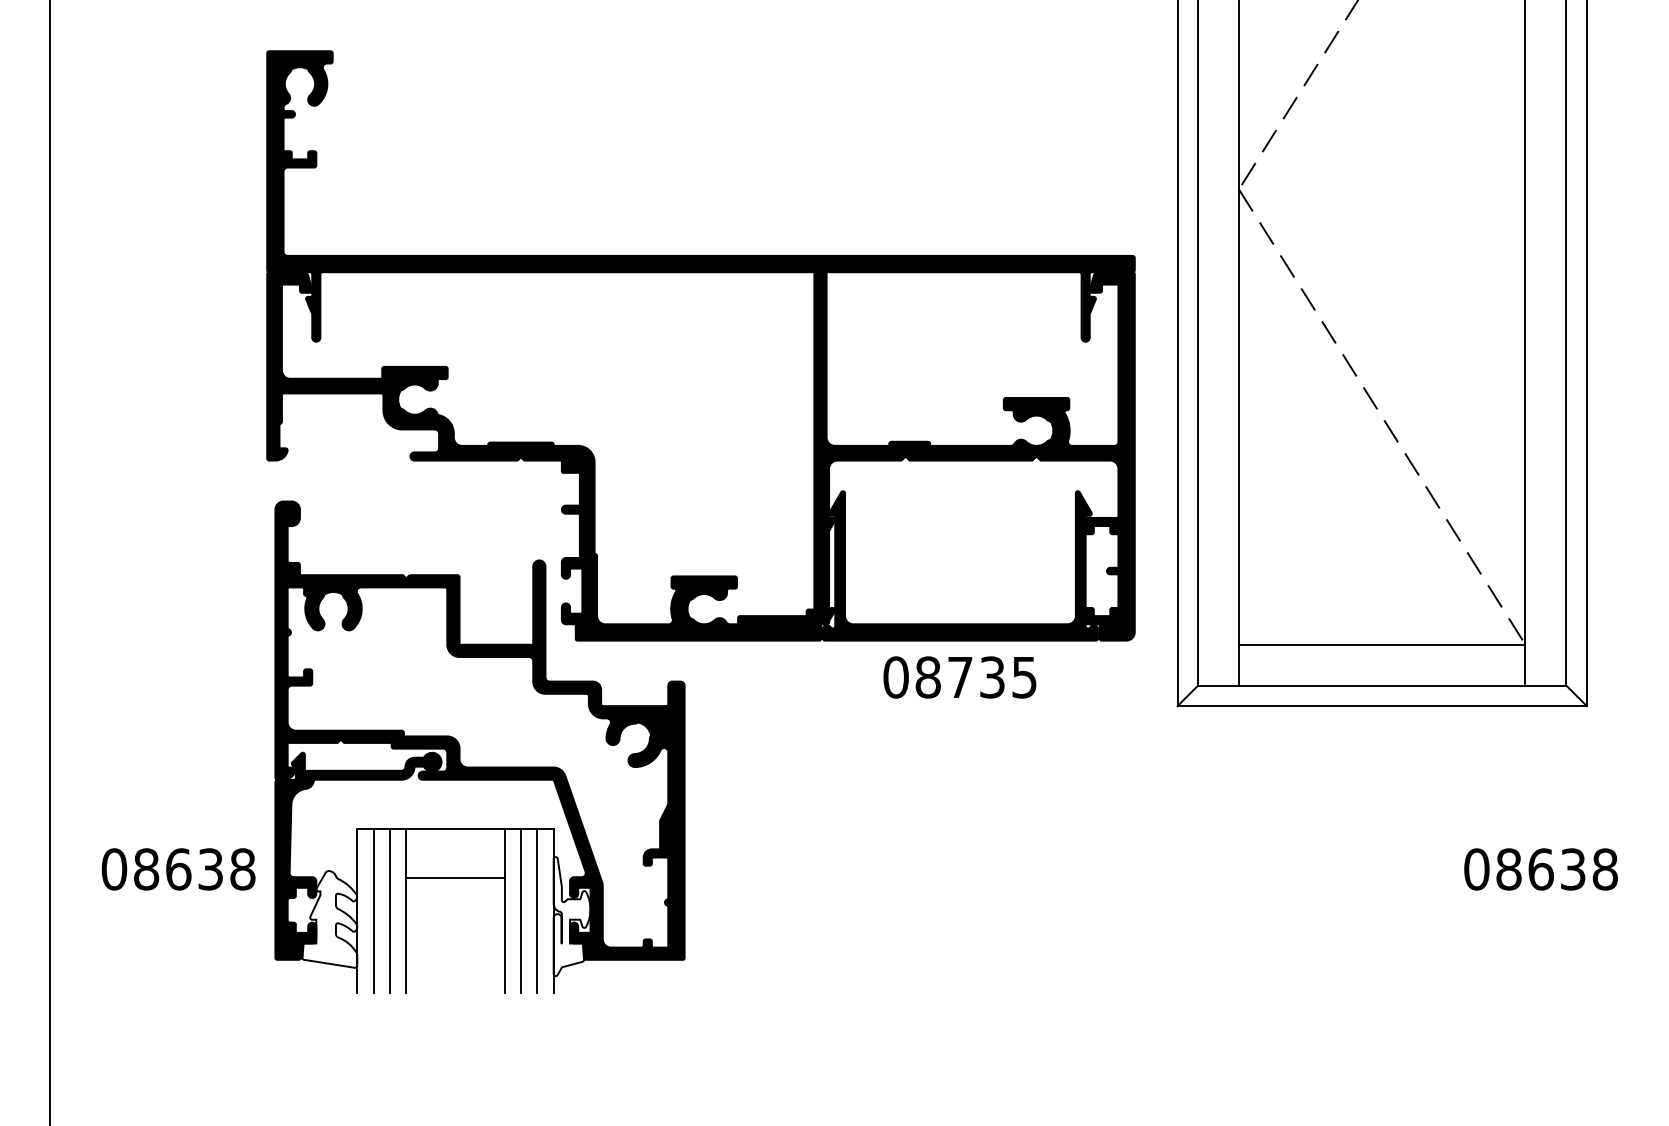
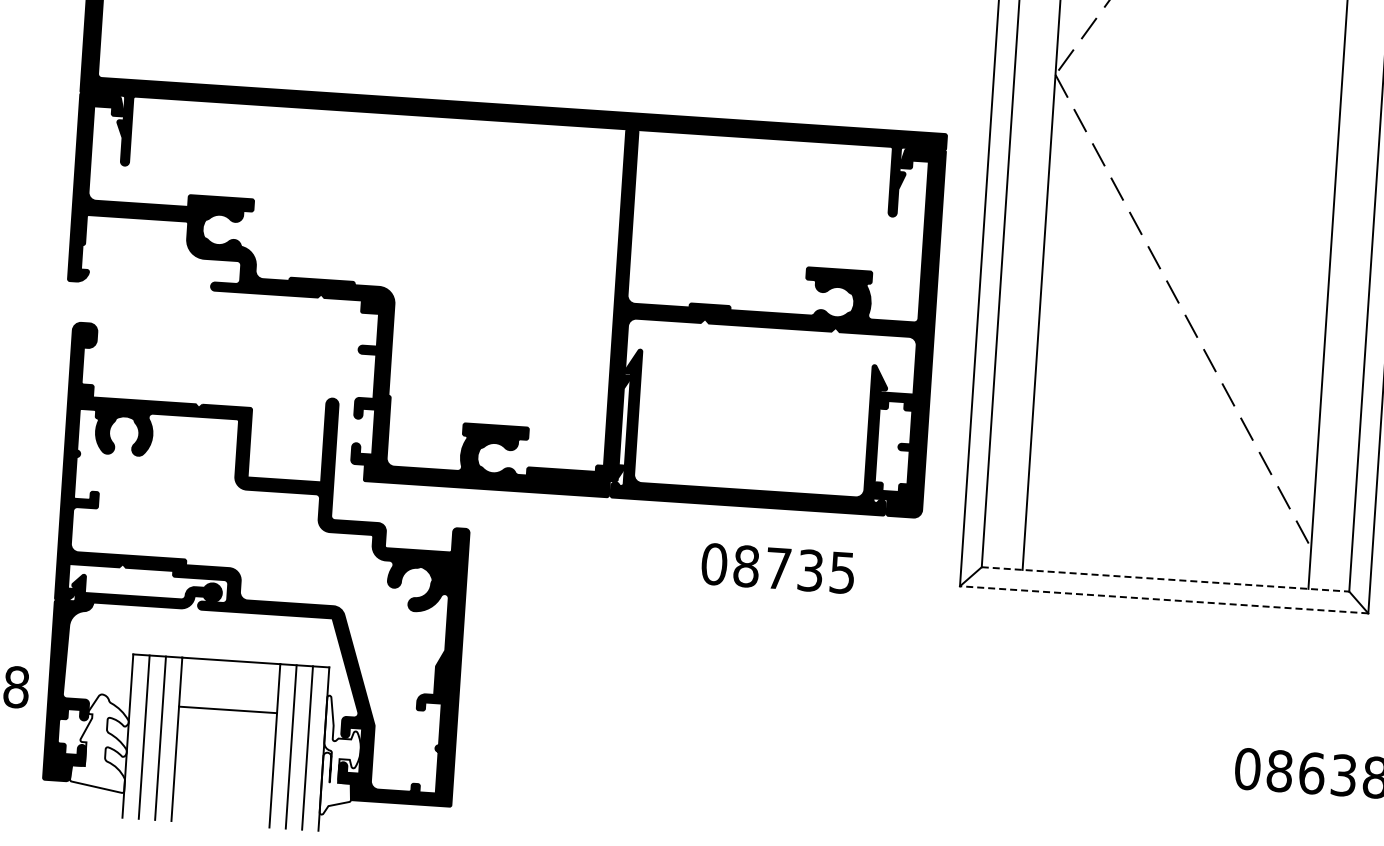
line: (1382, 644) -> (1168, 538), removed
text: (959, 677) -> (777, 568), moved
line: (1382, 685) -> (1165, 579), solid -> dashed
line: (1382, 706) -> (1164, 600), solid -> dashed

